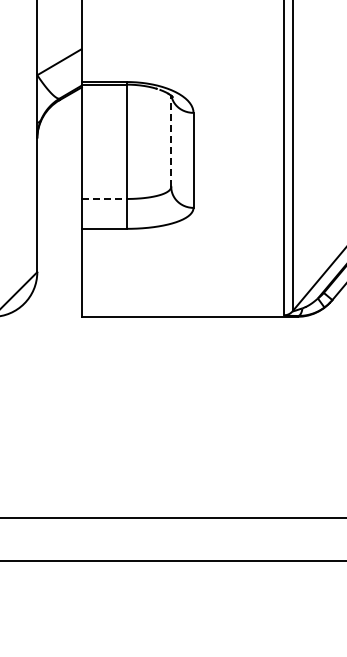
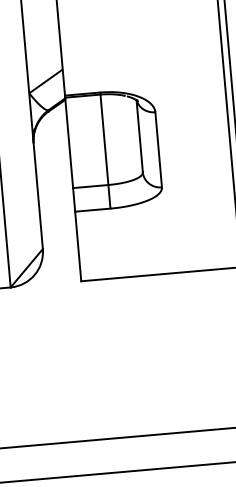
line: (171, 140) -> (139, 135), dashed -> solid
line: (104, 199) -> (90, 186), dashed -> solid

